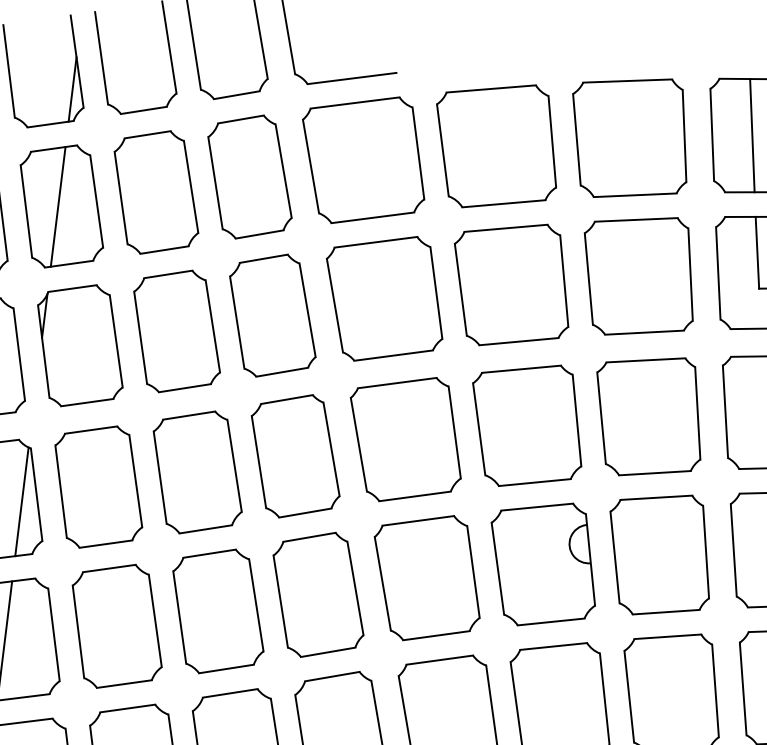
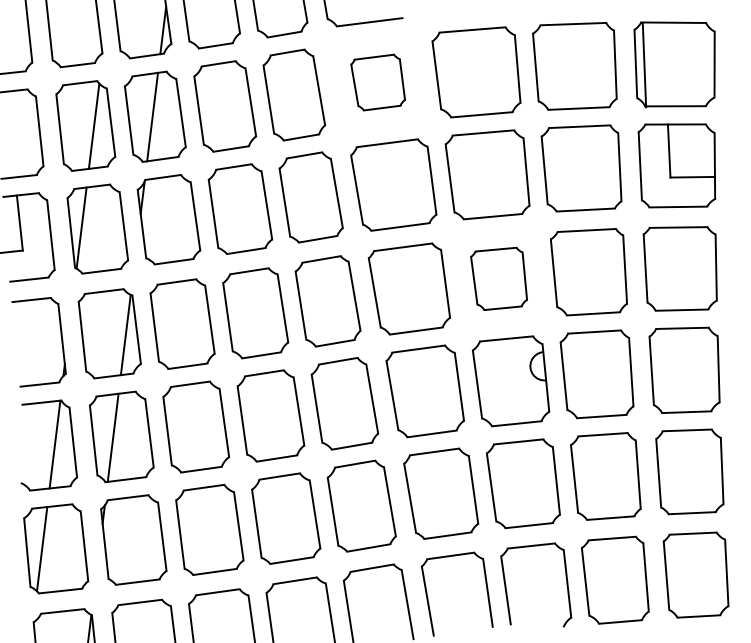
line: (752, 135) -> (644, 65), moved
part: (362, 160) -> (377, 82), size x0.6
part: (526, 425) -> (498, 278), size x0.7

